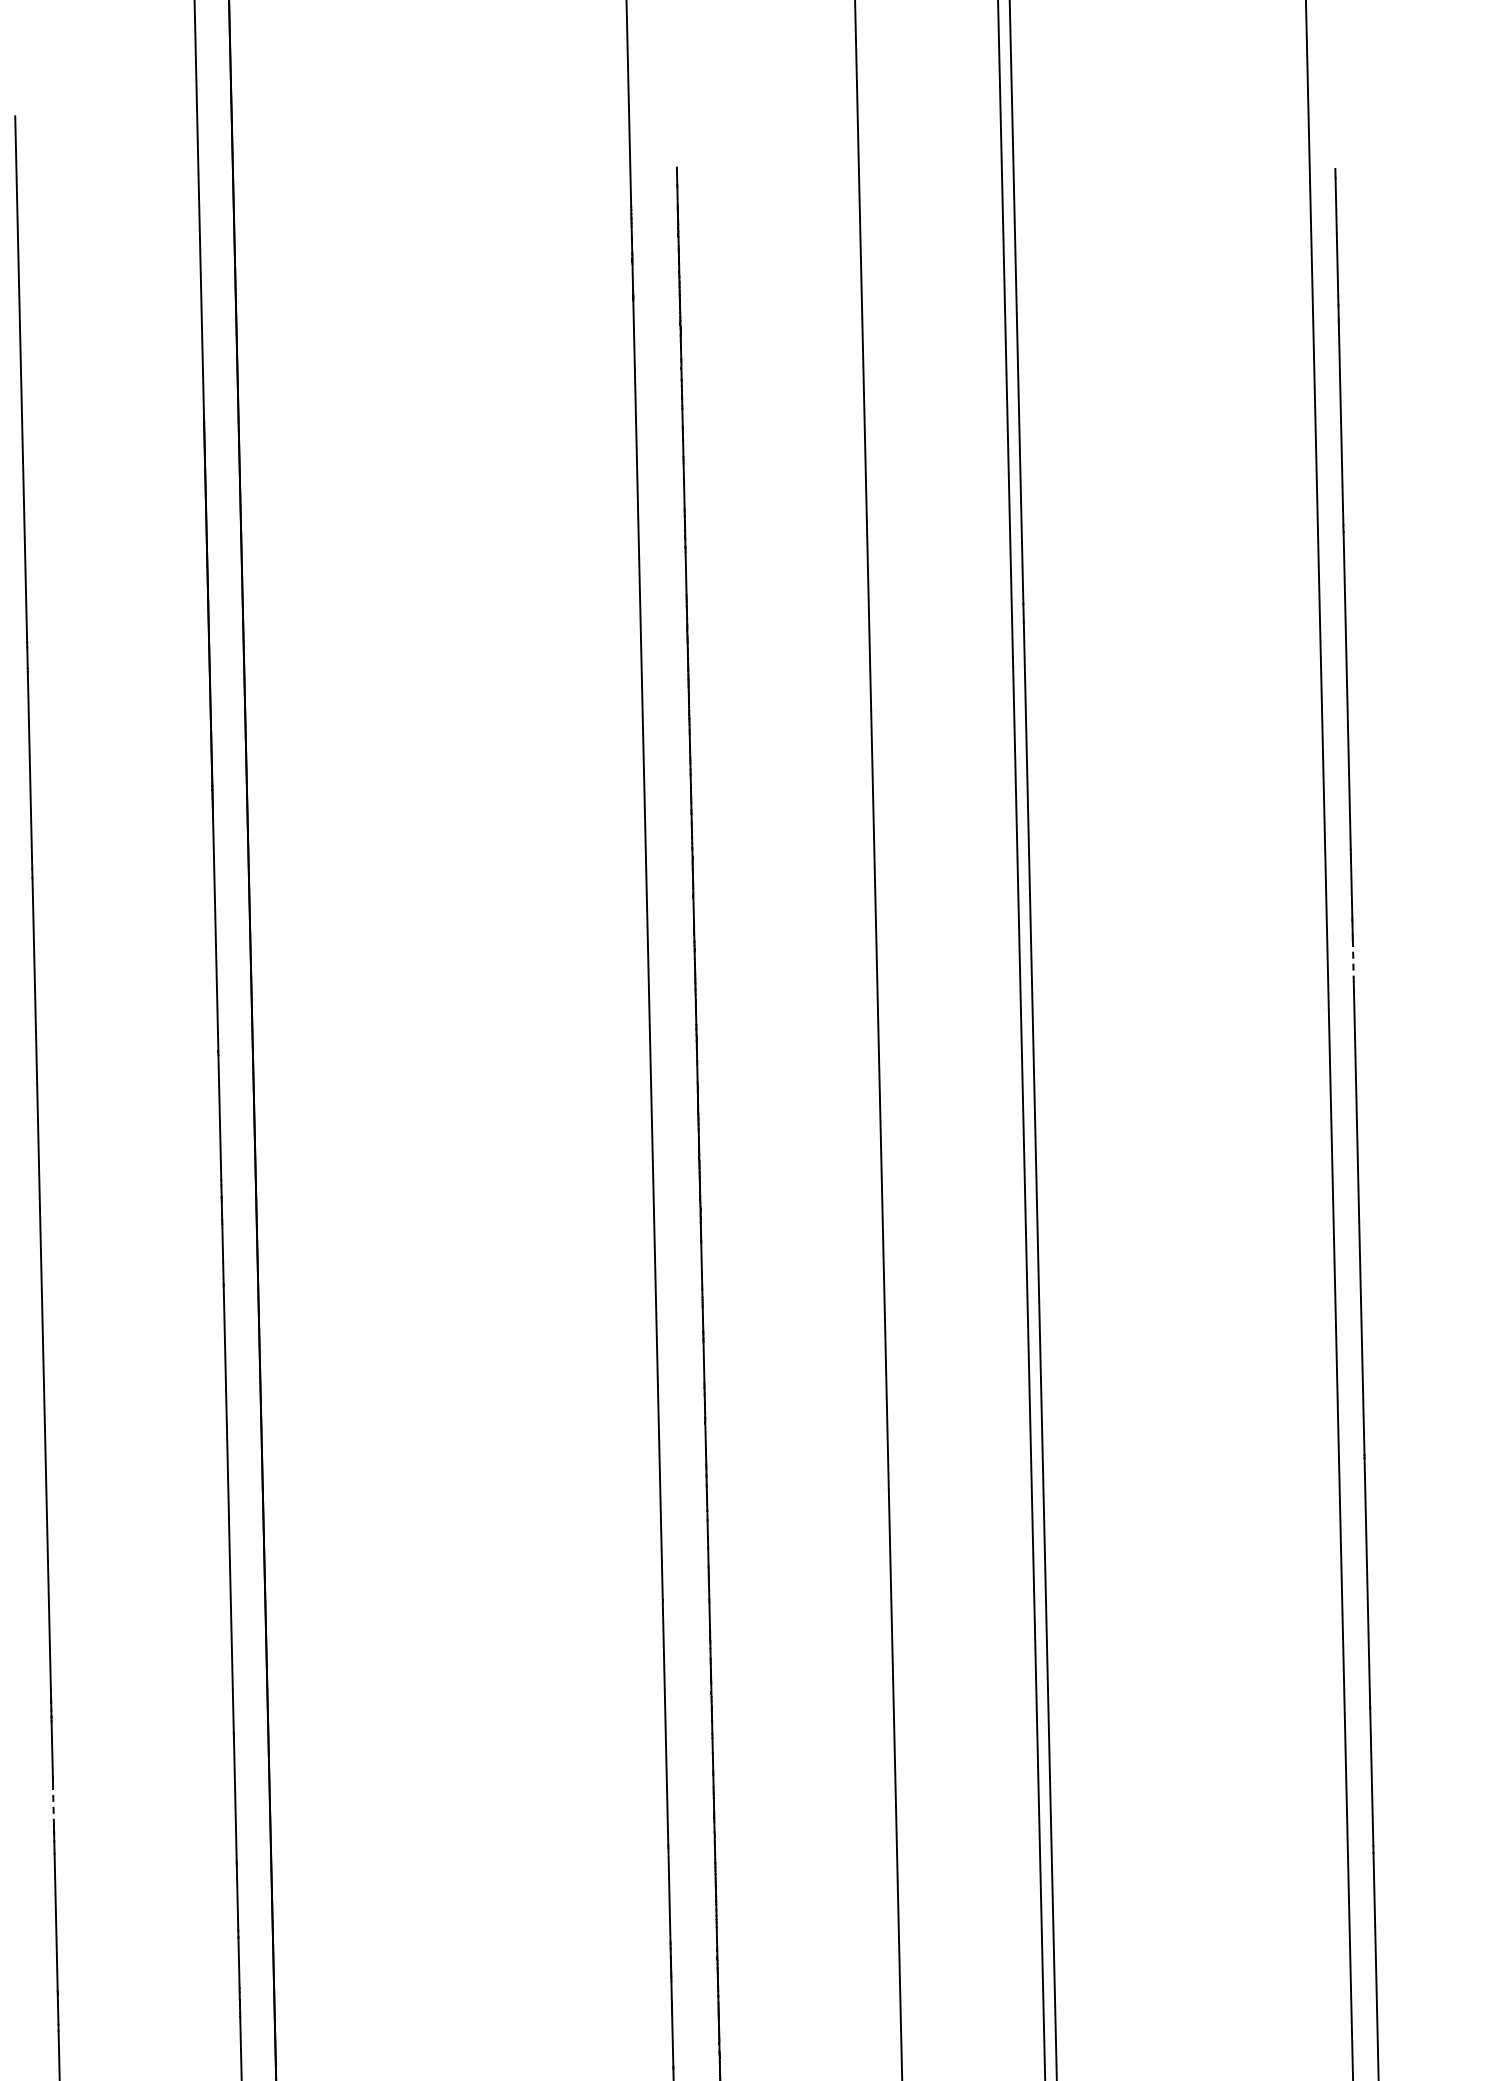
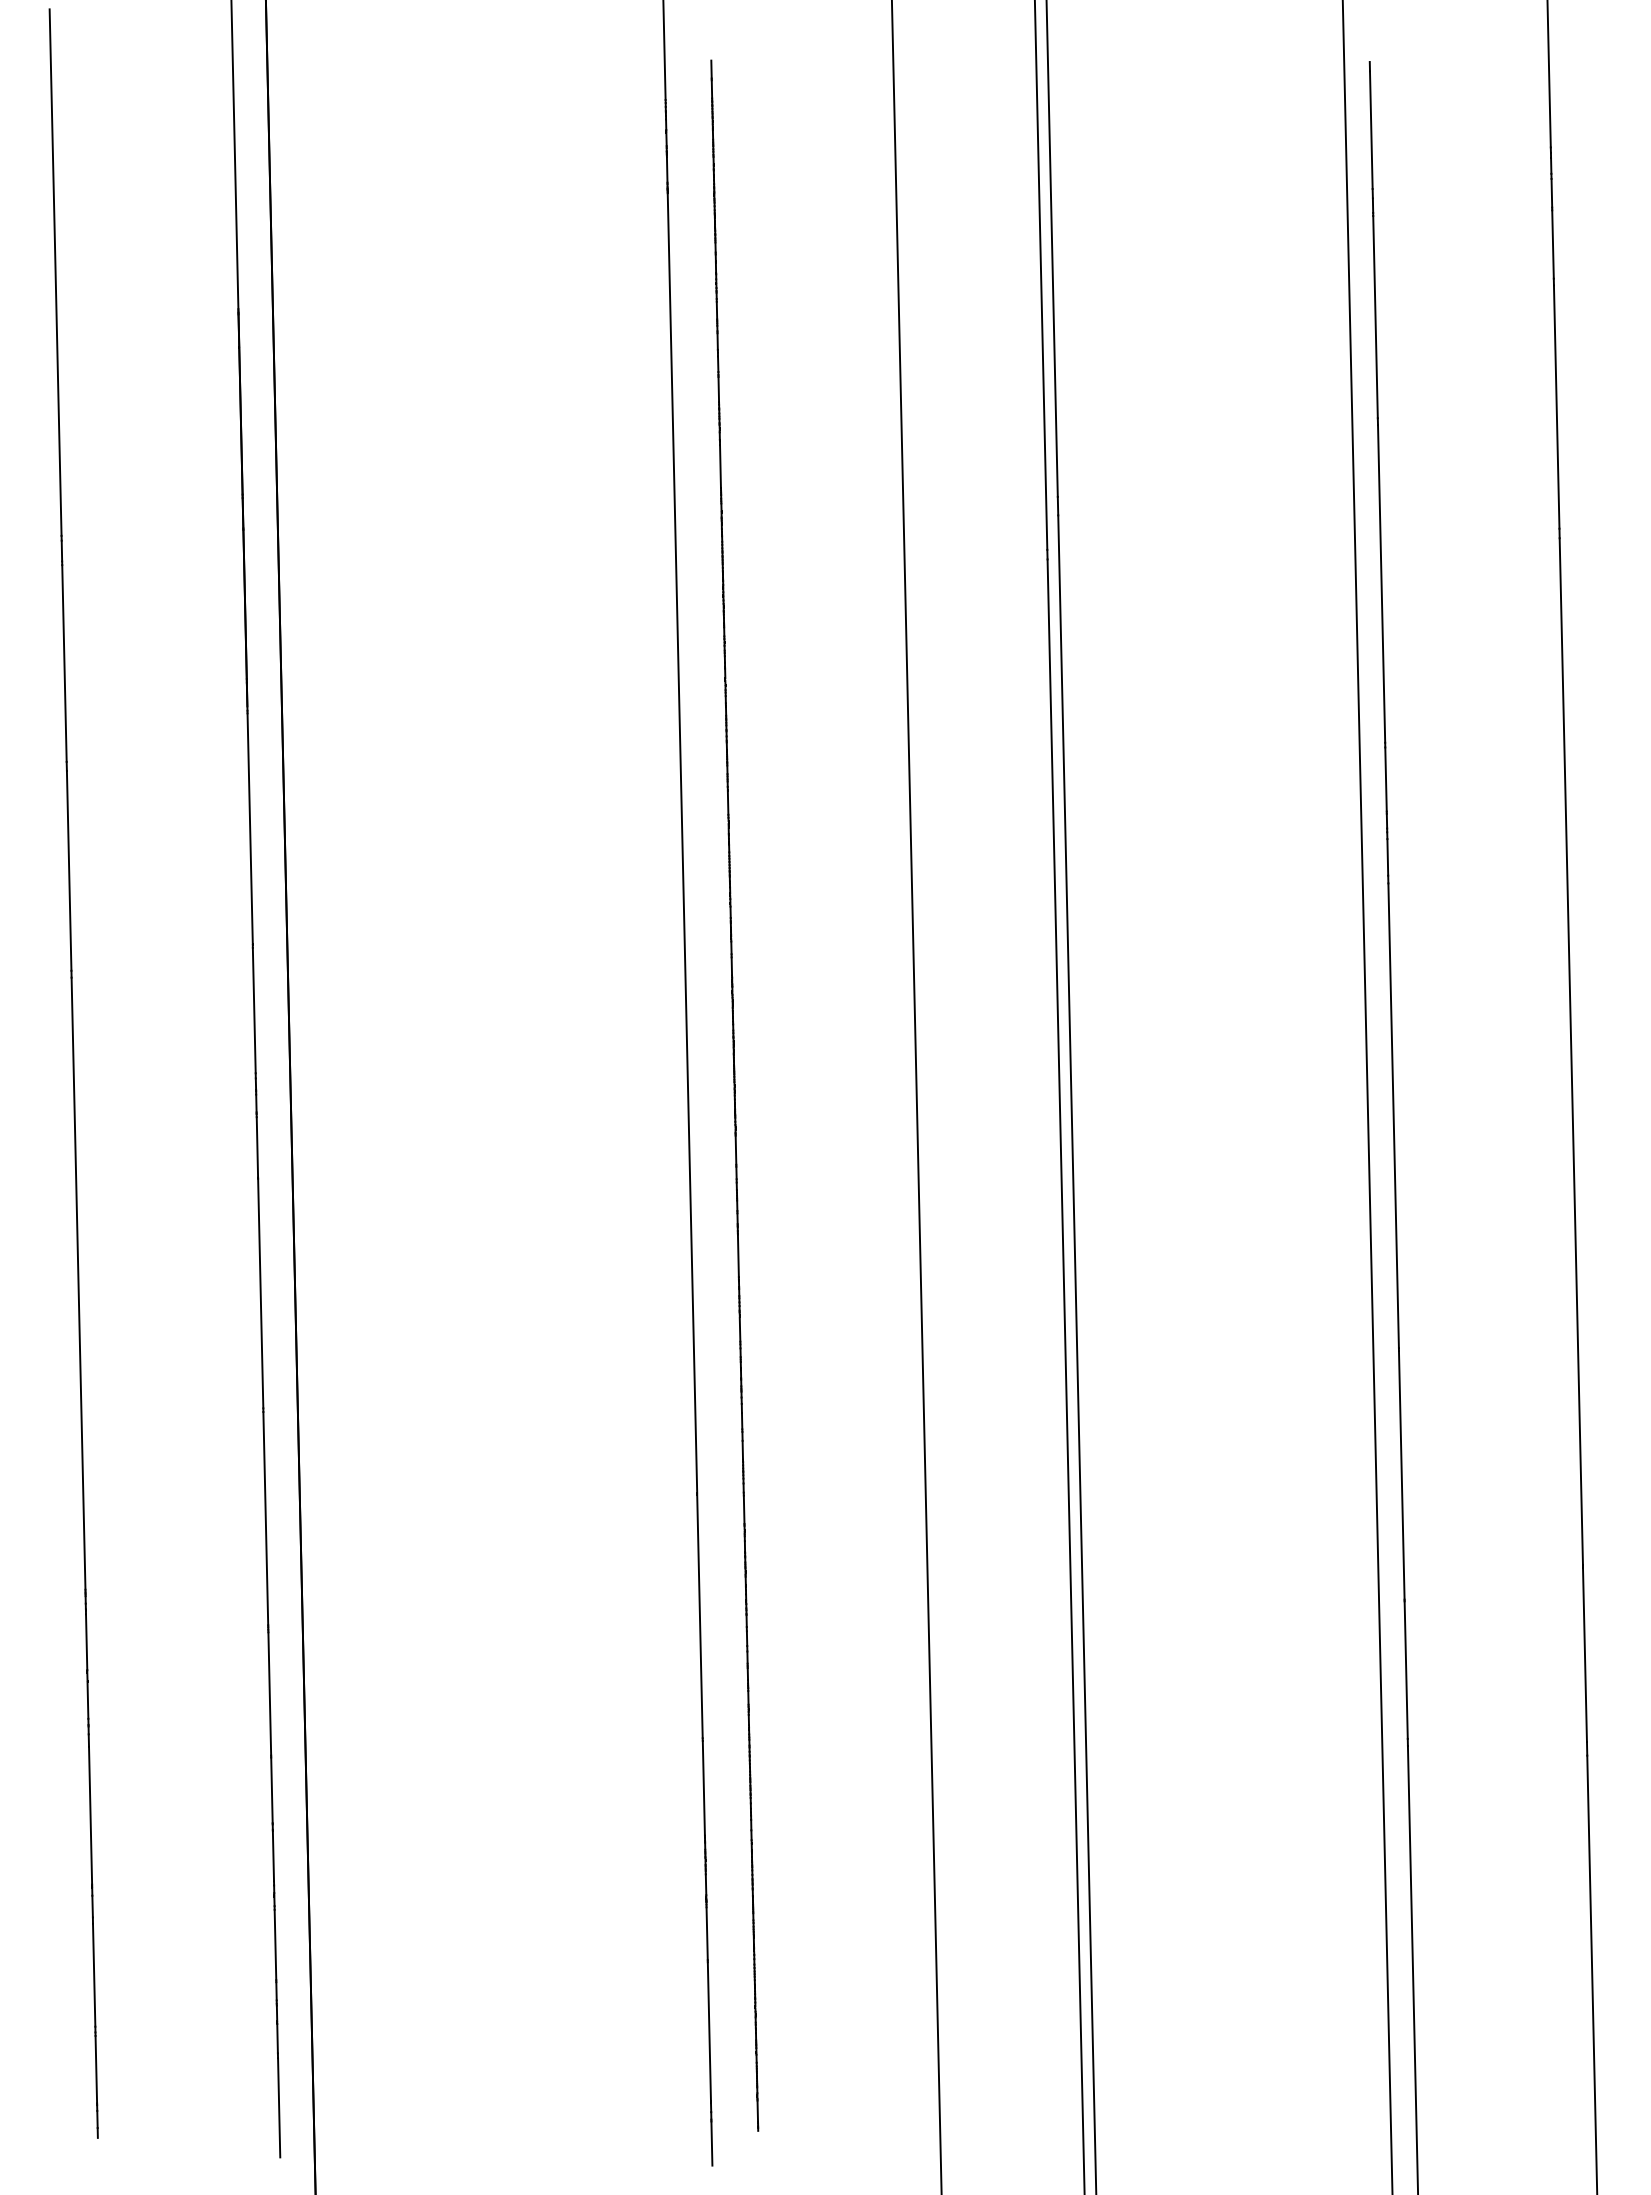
line: (1353, 963) -> (1387, 856), dashed -> solid
line: (53, 1807) -> (87, 1700), dashed -> solid

